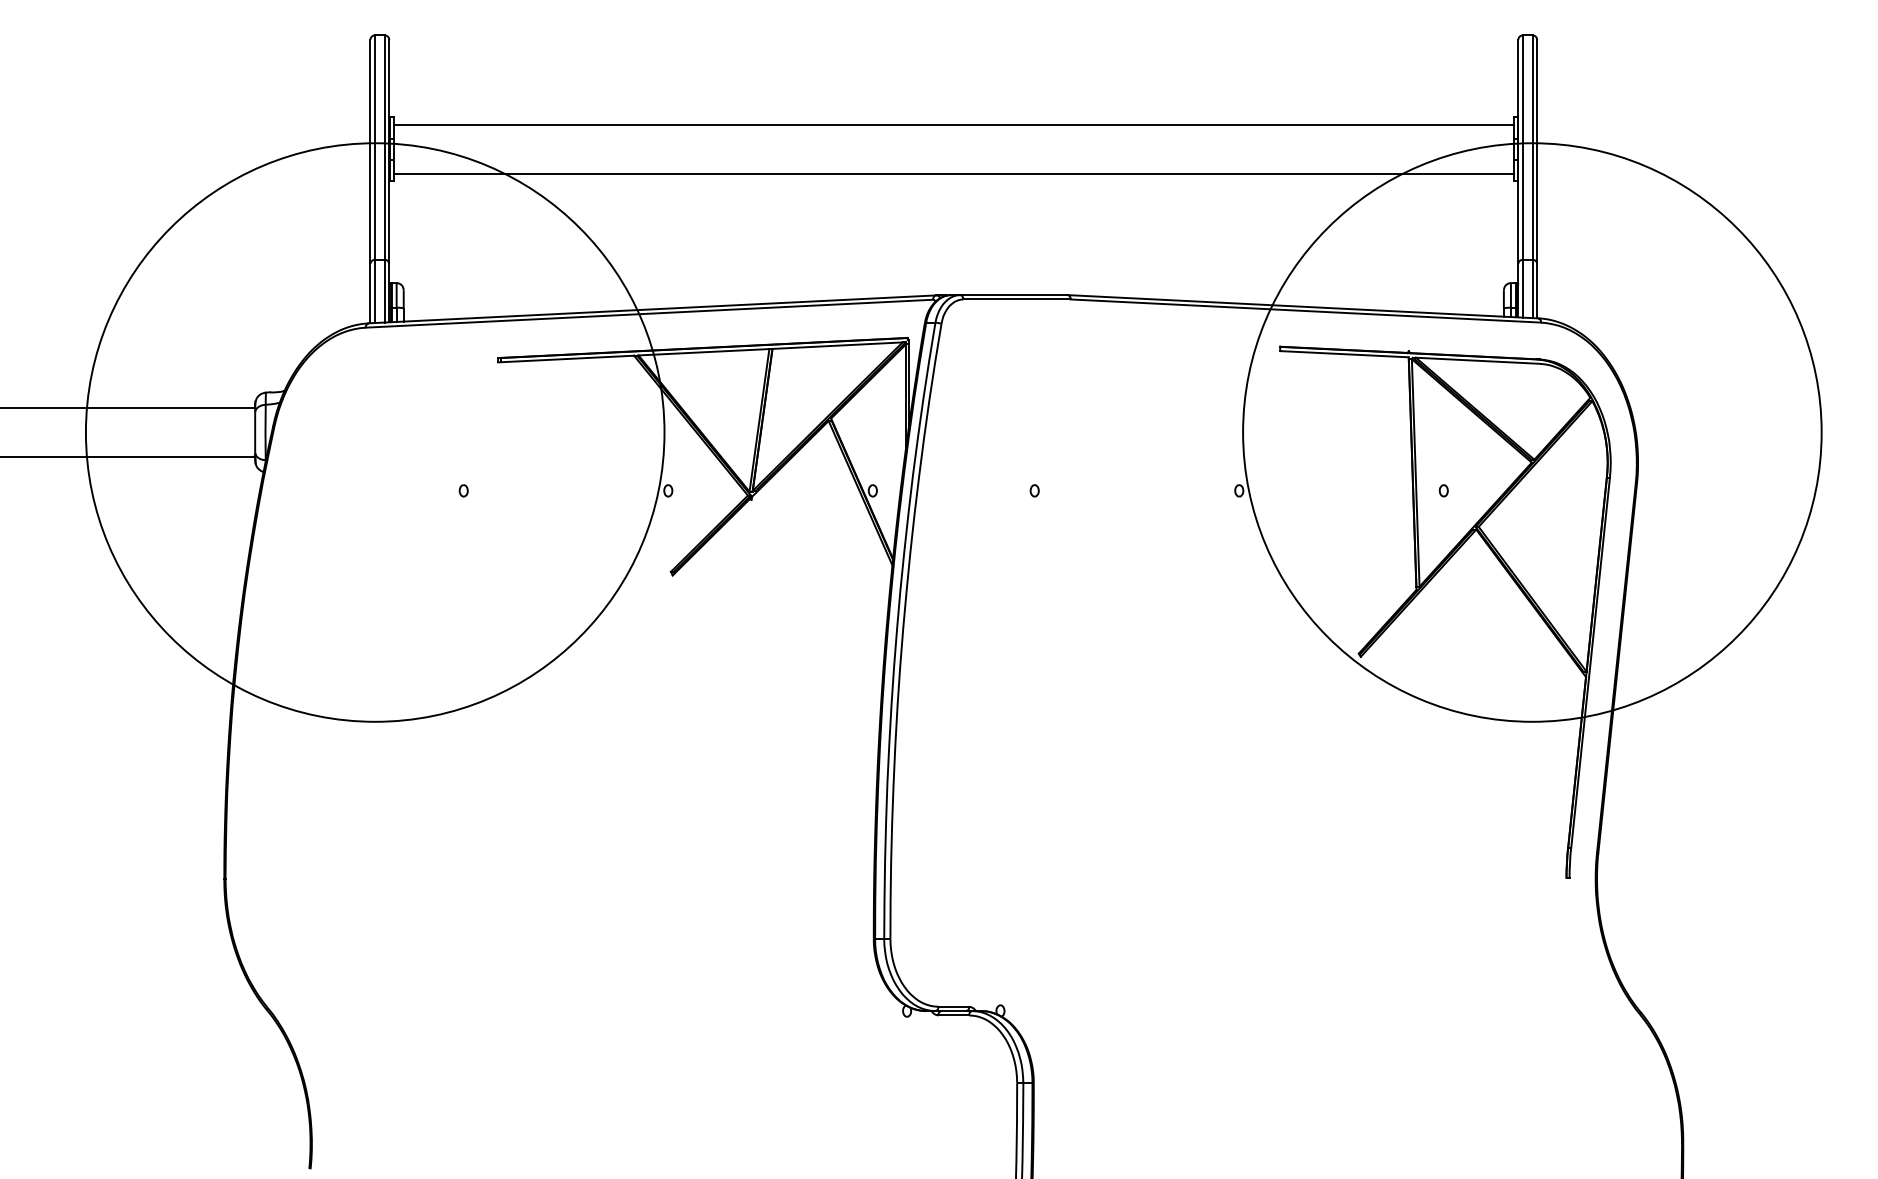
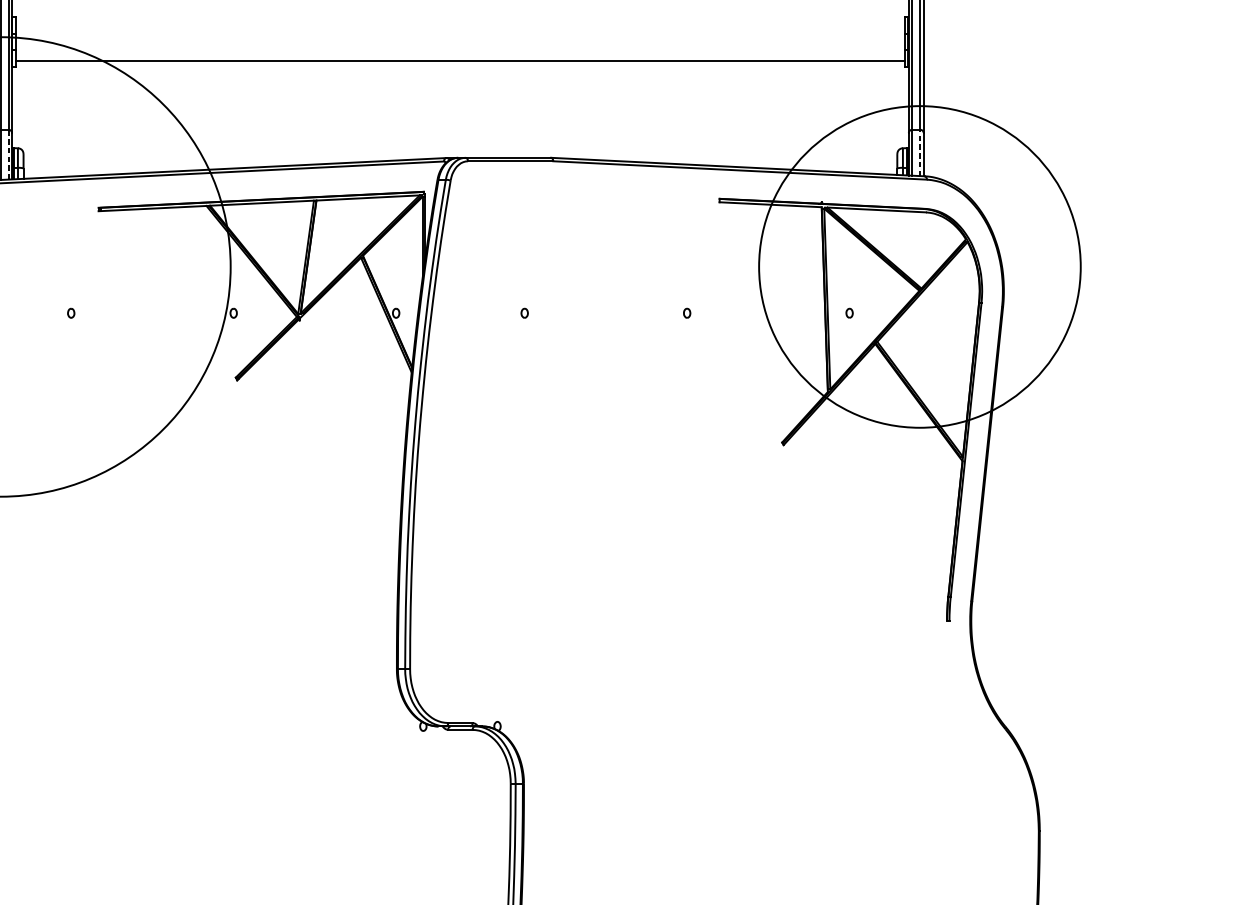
line: (953, 125) -> (460, 23), removed
line: (1532, 288) -> (920, 152), solid -> dashed
line: (384, 290) -> (8, 154), solid -> dashed
circle: (1532, 432) -> (920, 266), size x0.7

